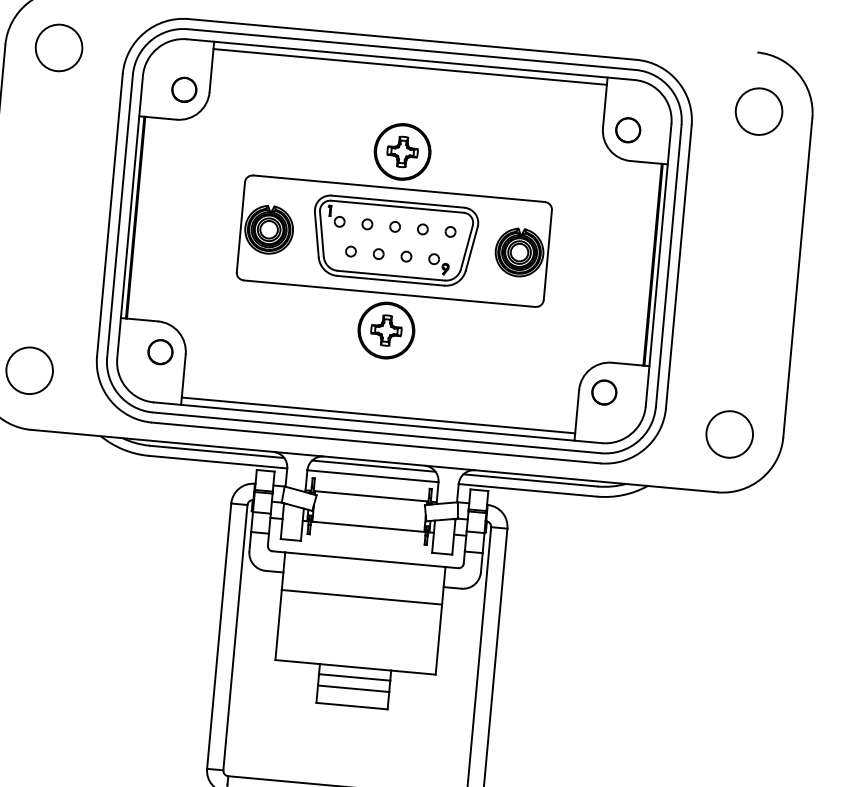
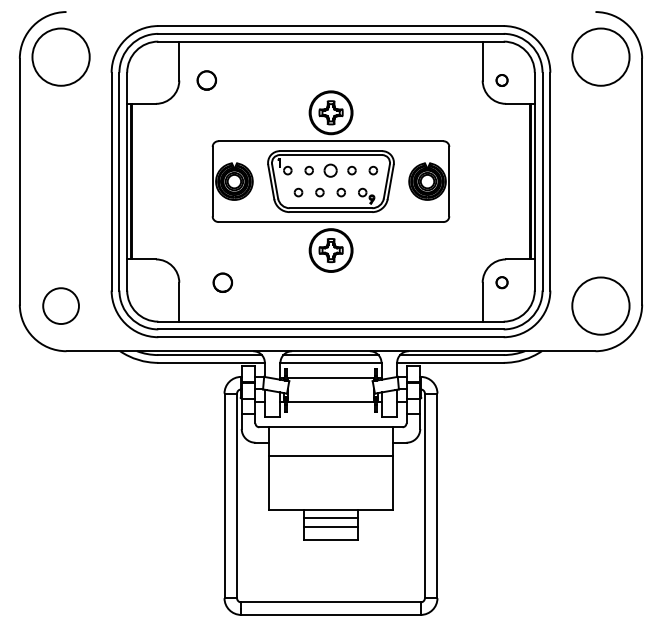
circle: (58, 48) -> (60, 57), size x1.6
line: (409, 67) -> (330, 47), removed
part: (183, 89) -> (206, 80), moved
circle: (758, 112) -> (600, 57), size x1.6
part: (627, 130) -> (501, 80), size x0.6
part: (395, 226) -> (330, 170), size x1.6
circle: (160, 351) -> (222, 282), moved
part: (603, 392) -> (501, 282), size x0.6
line: (377, 416) -> (330, 316), removed
circle: (729, 434) -> (600, 306), size x1.6

